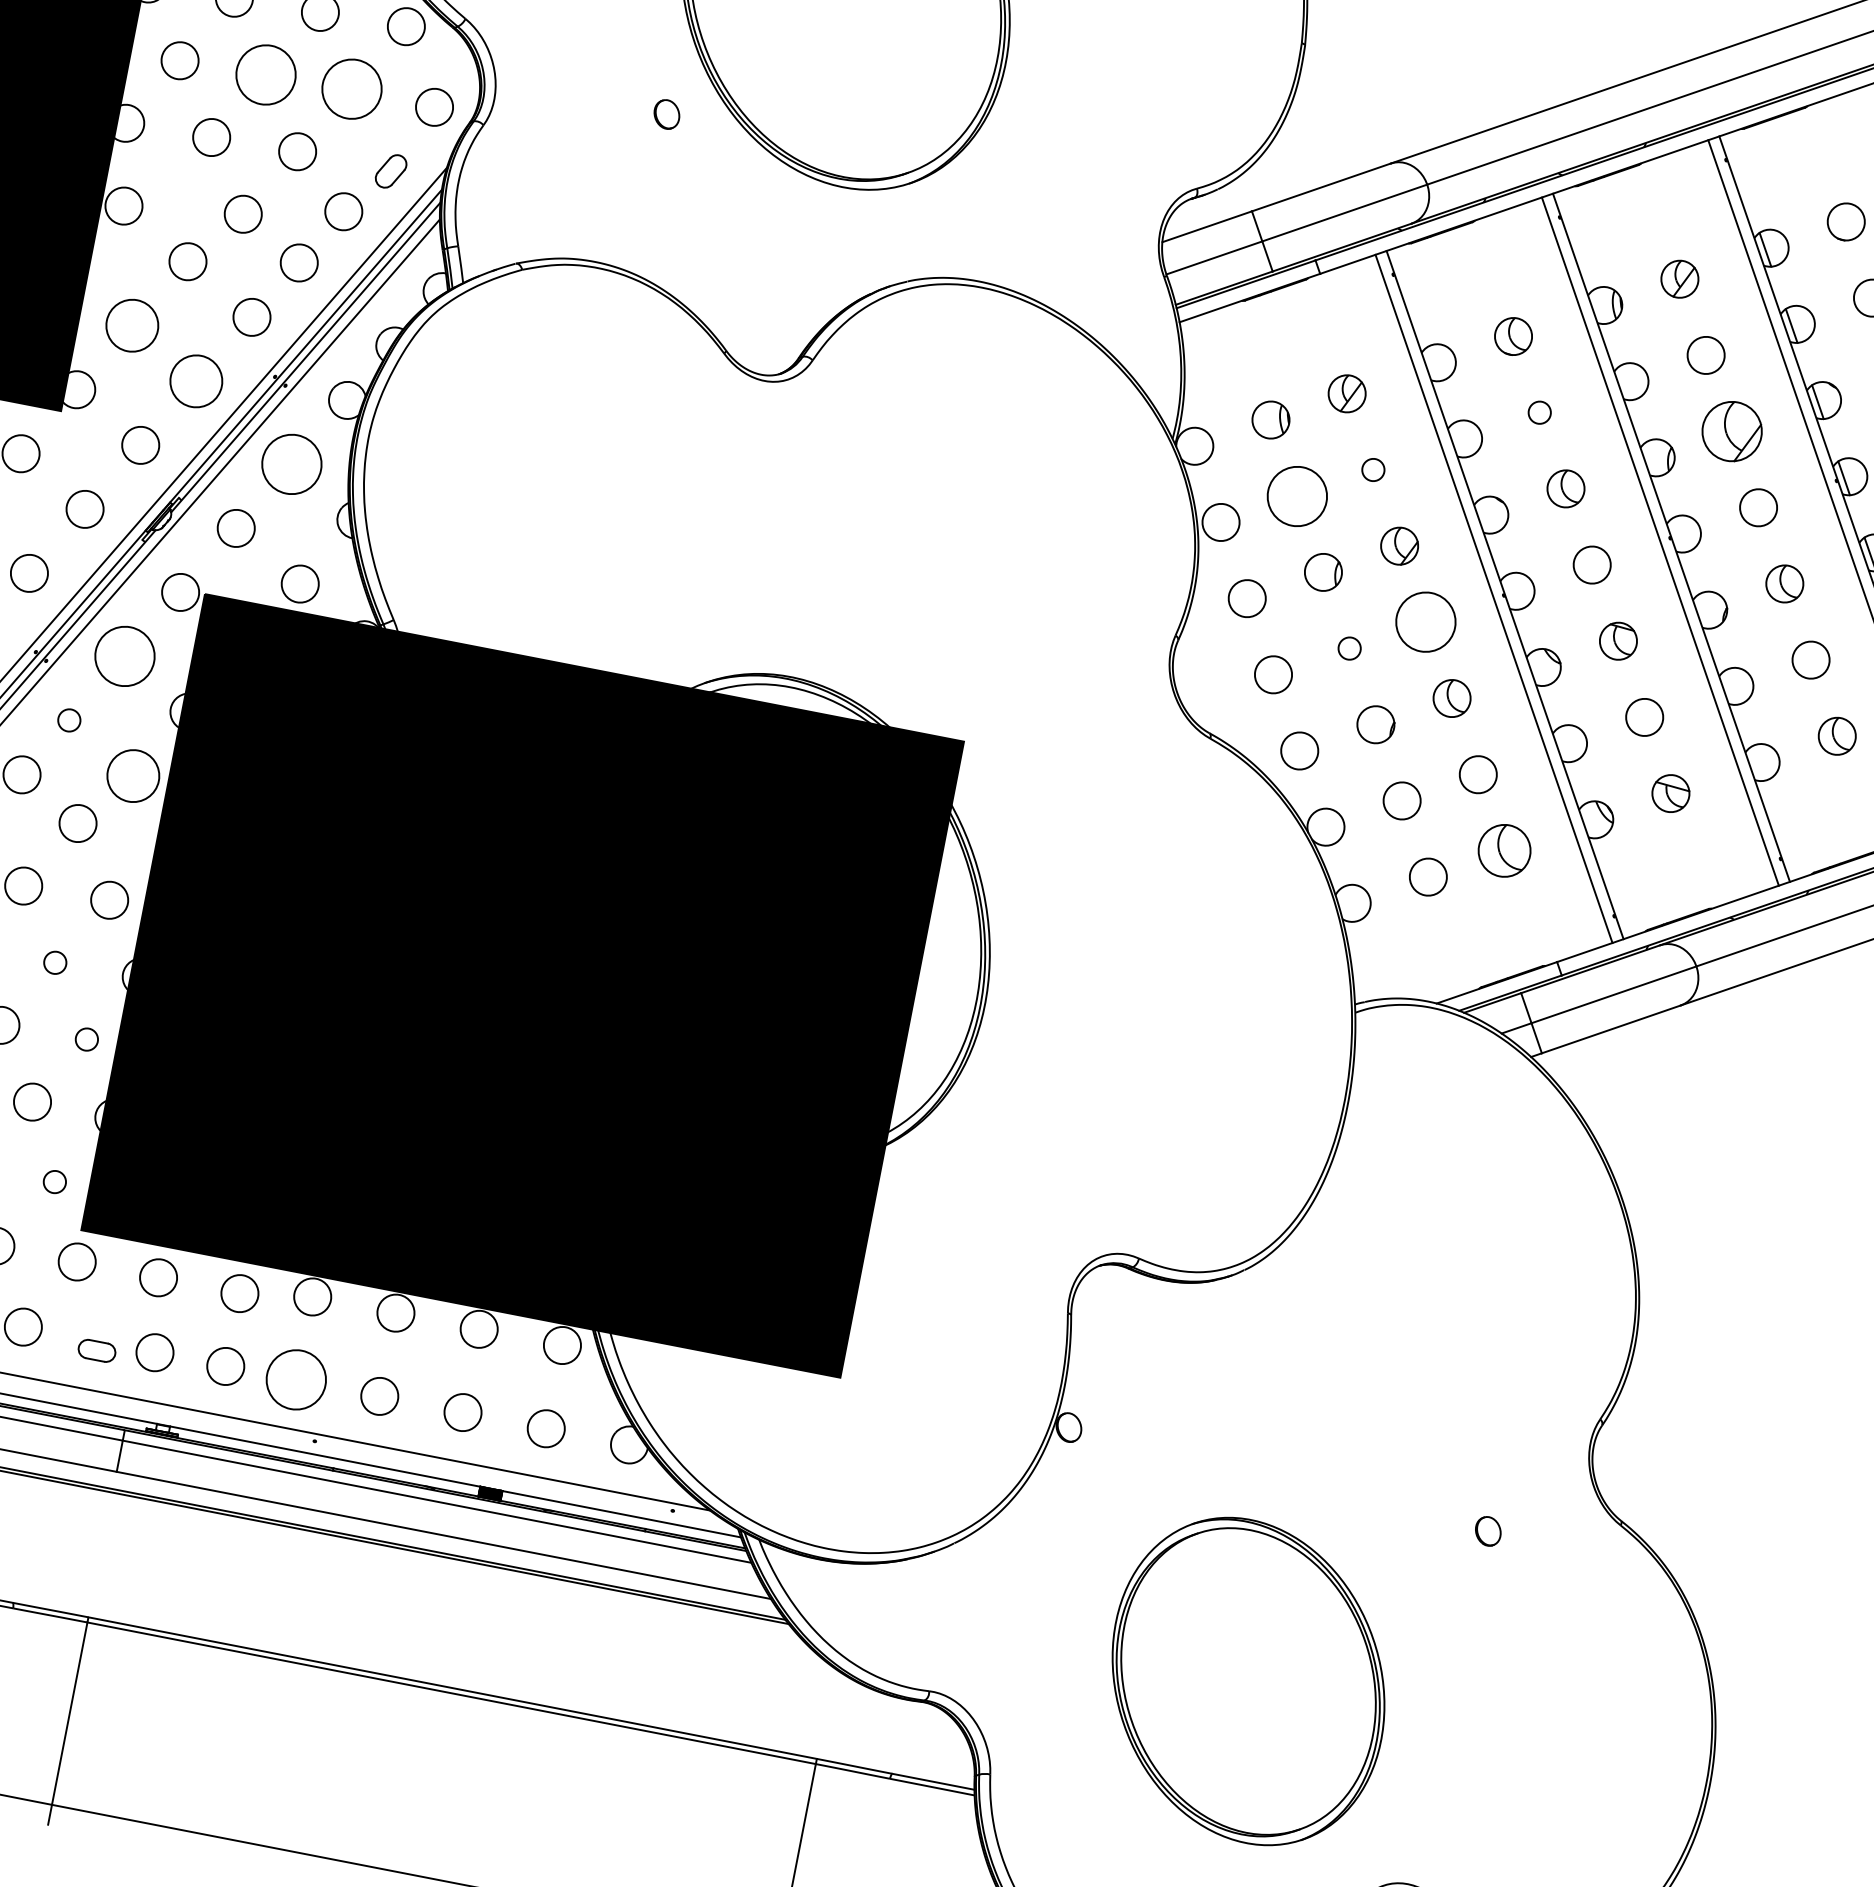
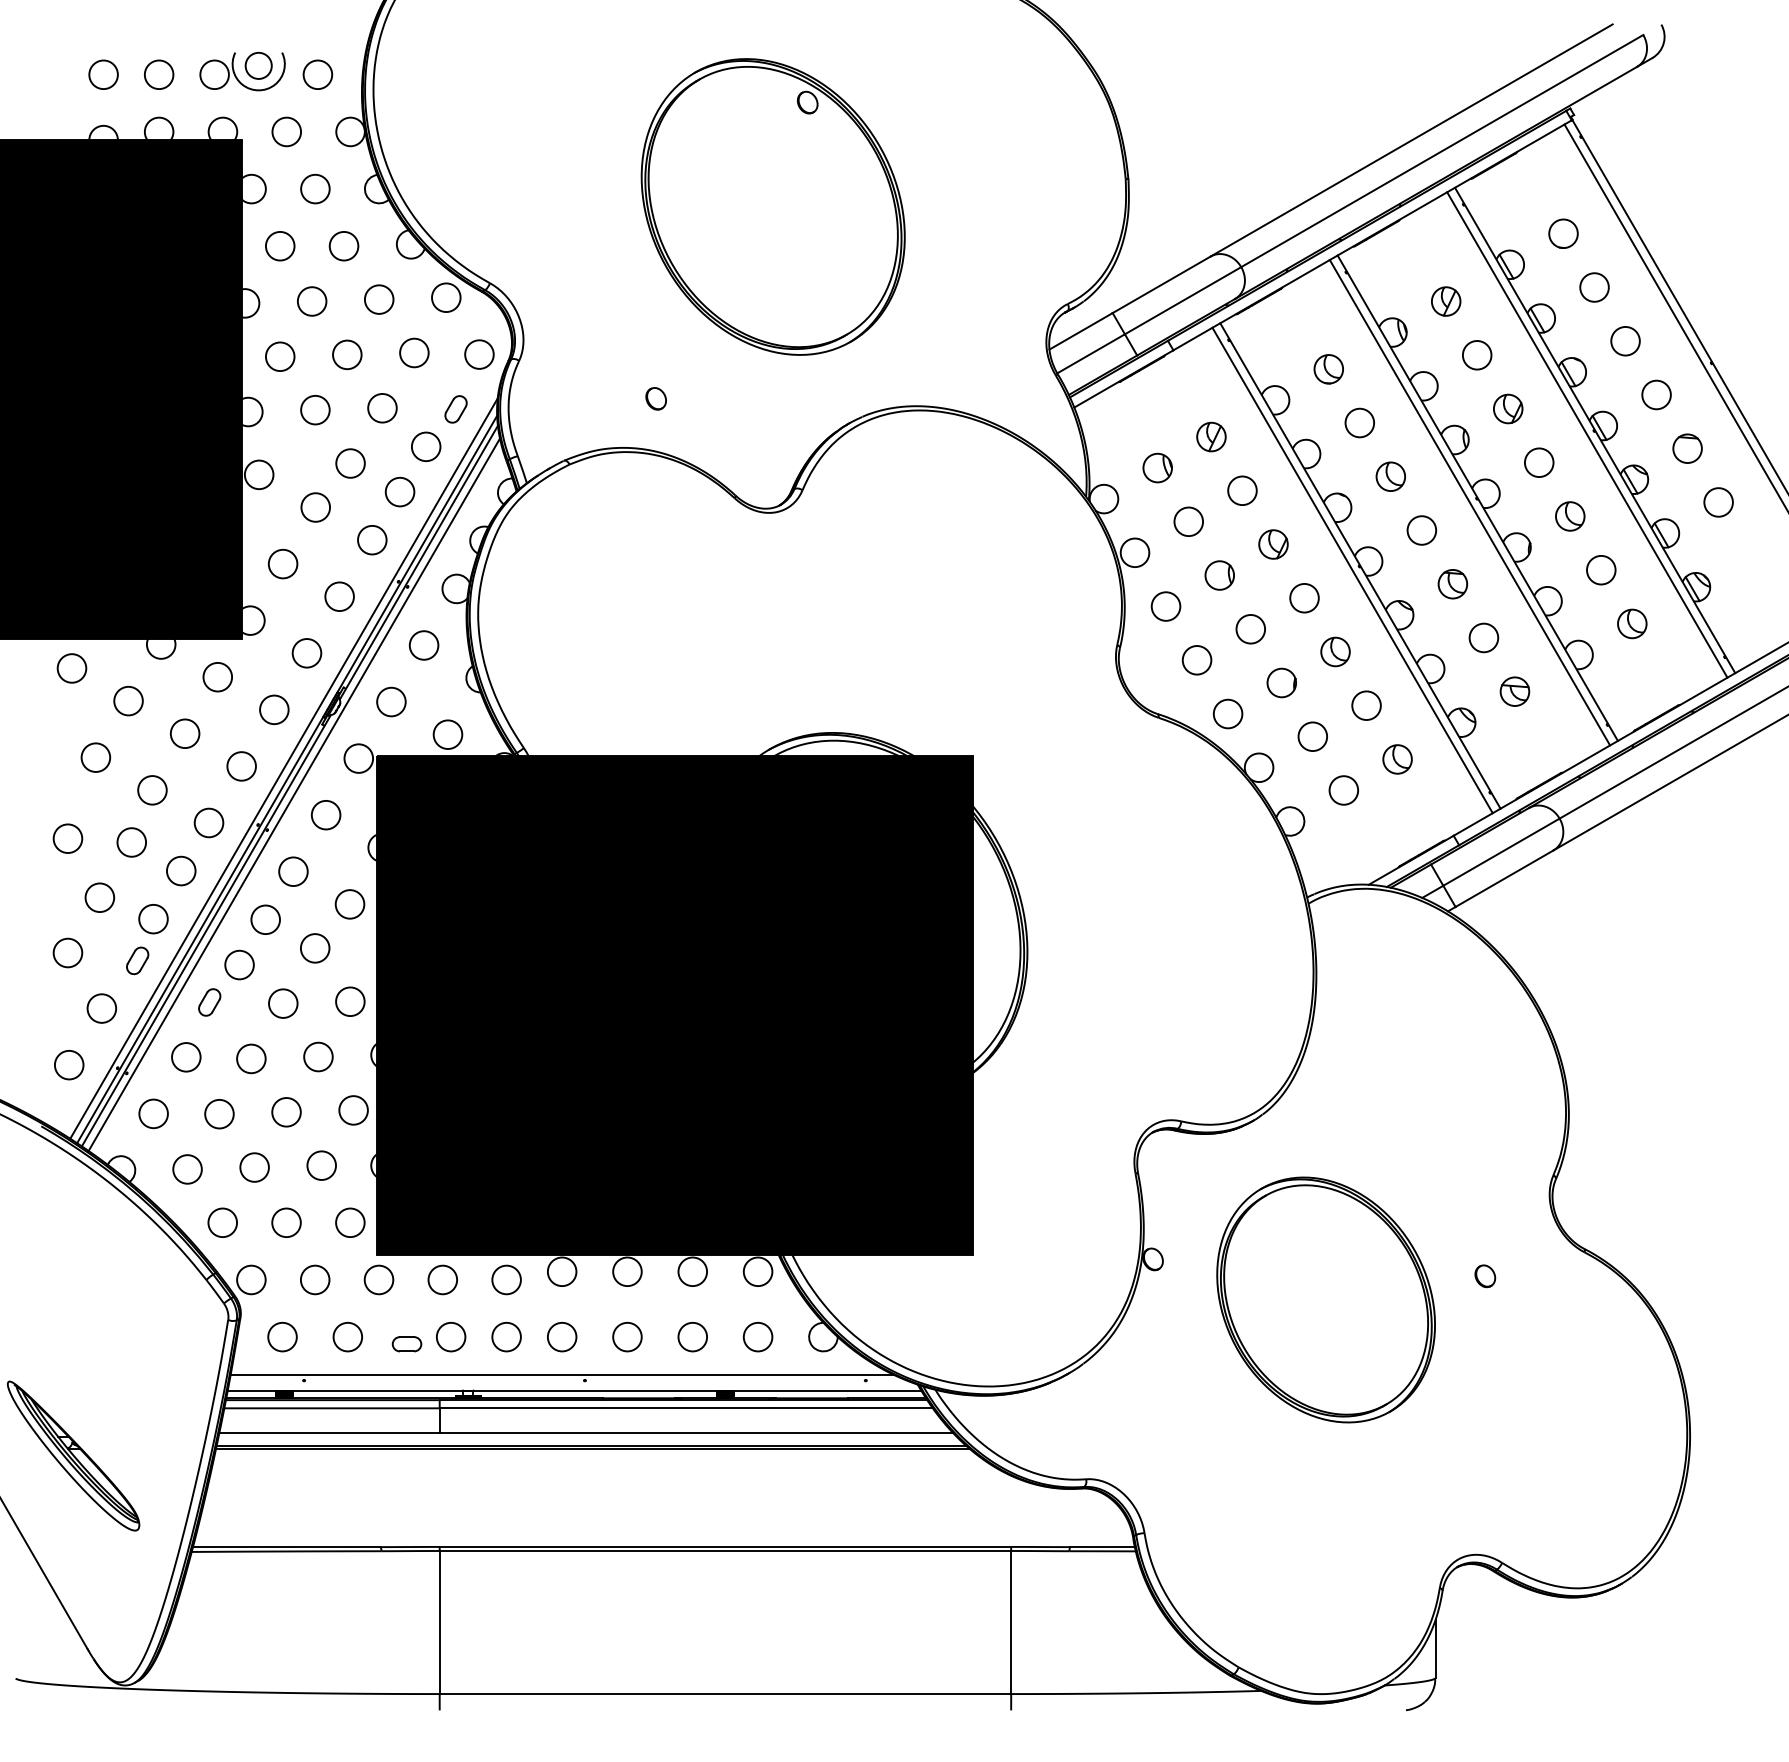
circle: (266, 74) -> (347, 354), size x0.62
circle: (352, 88) -> (414, 352), size x0.62
part: (666, 113) -> (655, 398), moved
circle: (131, 324) -> (282, 563), size x0.71
circle: (196, 381) -> (339, 596), size x0.71
circle: (1539, 411) -> (1359, 422), size x1.67
part: (1732, 431) -> (1508, 408), size x0.62
circle: (291, 464) -> (423, 645), size x0.62
circle: (1373, 469) -> (1242, 490), size x1.67
circle: (1296, 495) -> (1188, 521), size x0.62
circle: (1425, 622) -> (1304, 598), size x0.62
circle: (1349, 648) -> (1250, 629), size x1.67
circle: (124, 655) -> (325, 814), size x0.62
circle: (69, 720) -> (293, 871), size x1.67
circle: (132, 776) -> (349, 904), size x0.71
part: (1504, 850) -> (1397, 759), size x0.71
circle: (55, 962) -> (318, 1056), size x1.67
circle: (86, 1039) -> (353, 1110), size x1.67
circle: (55, 1181) -> (350, 1222), size x1.67
circle: (296, 1380) -> (562, 1337), size x0.62
part: (1247, 1680) -> (1325, 1299), moved

